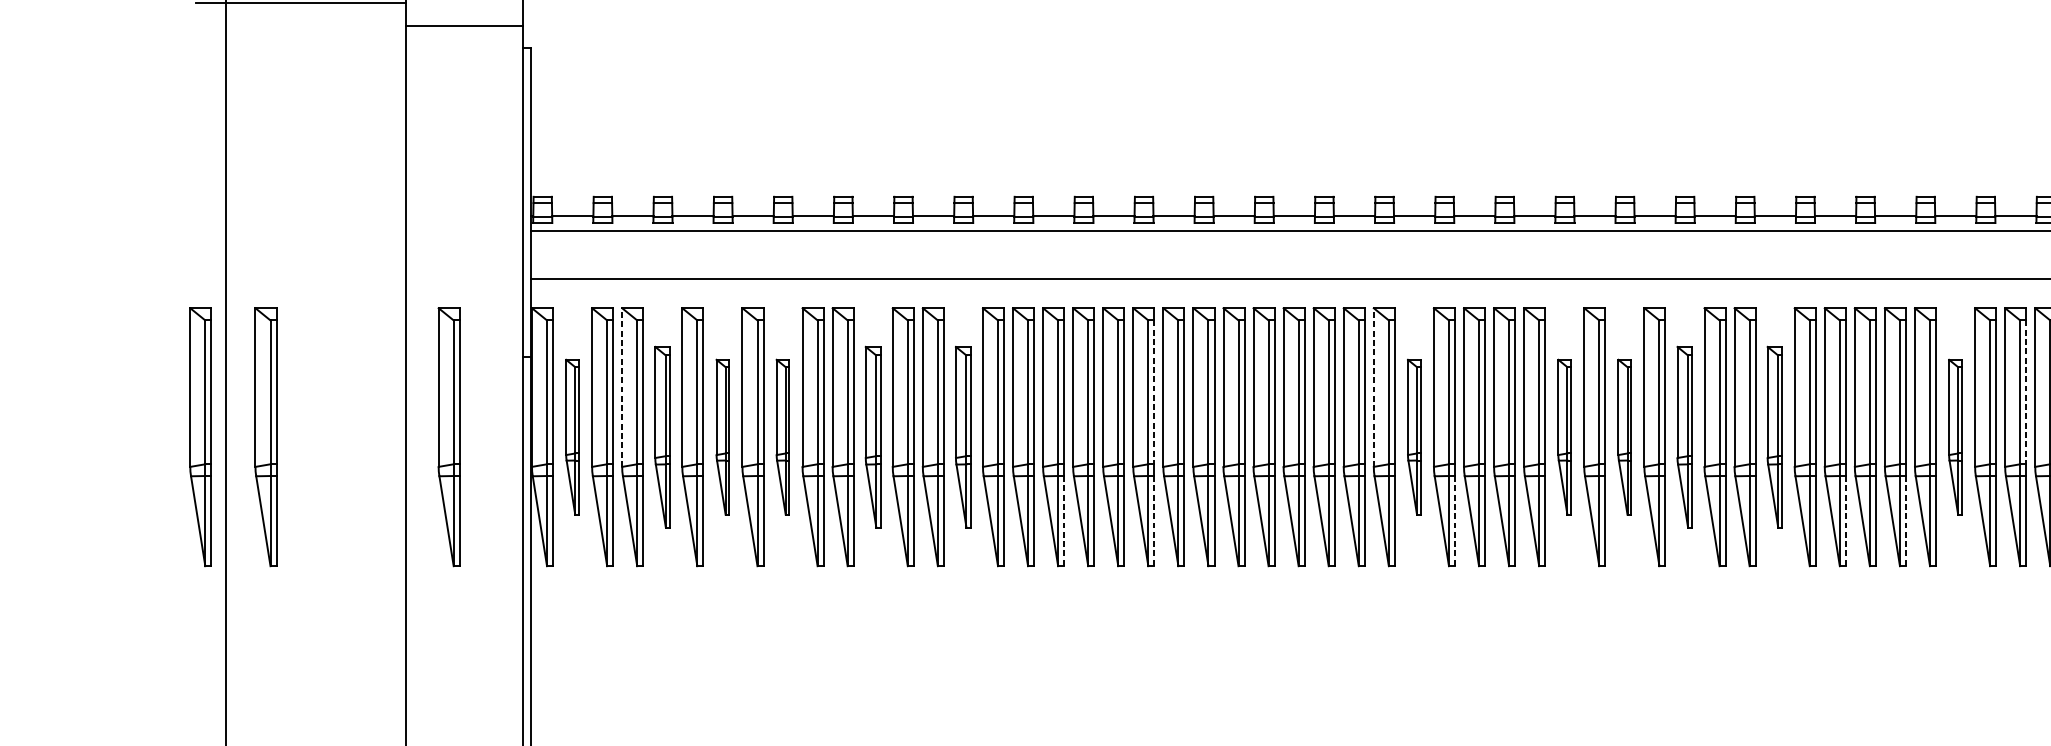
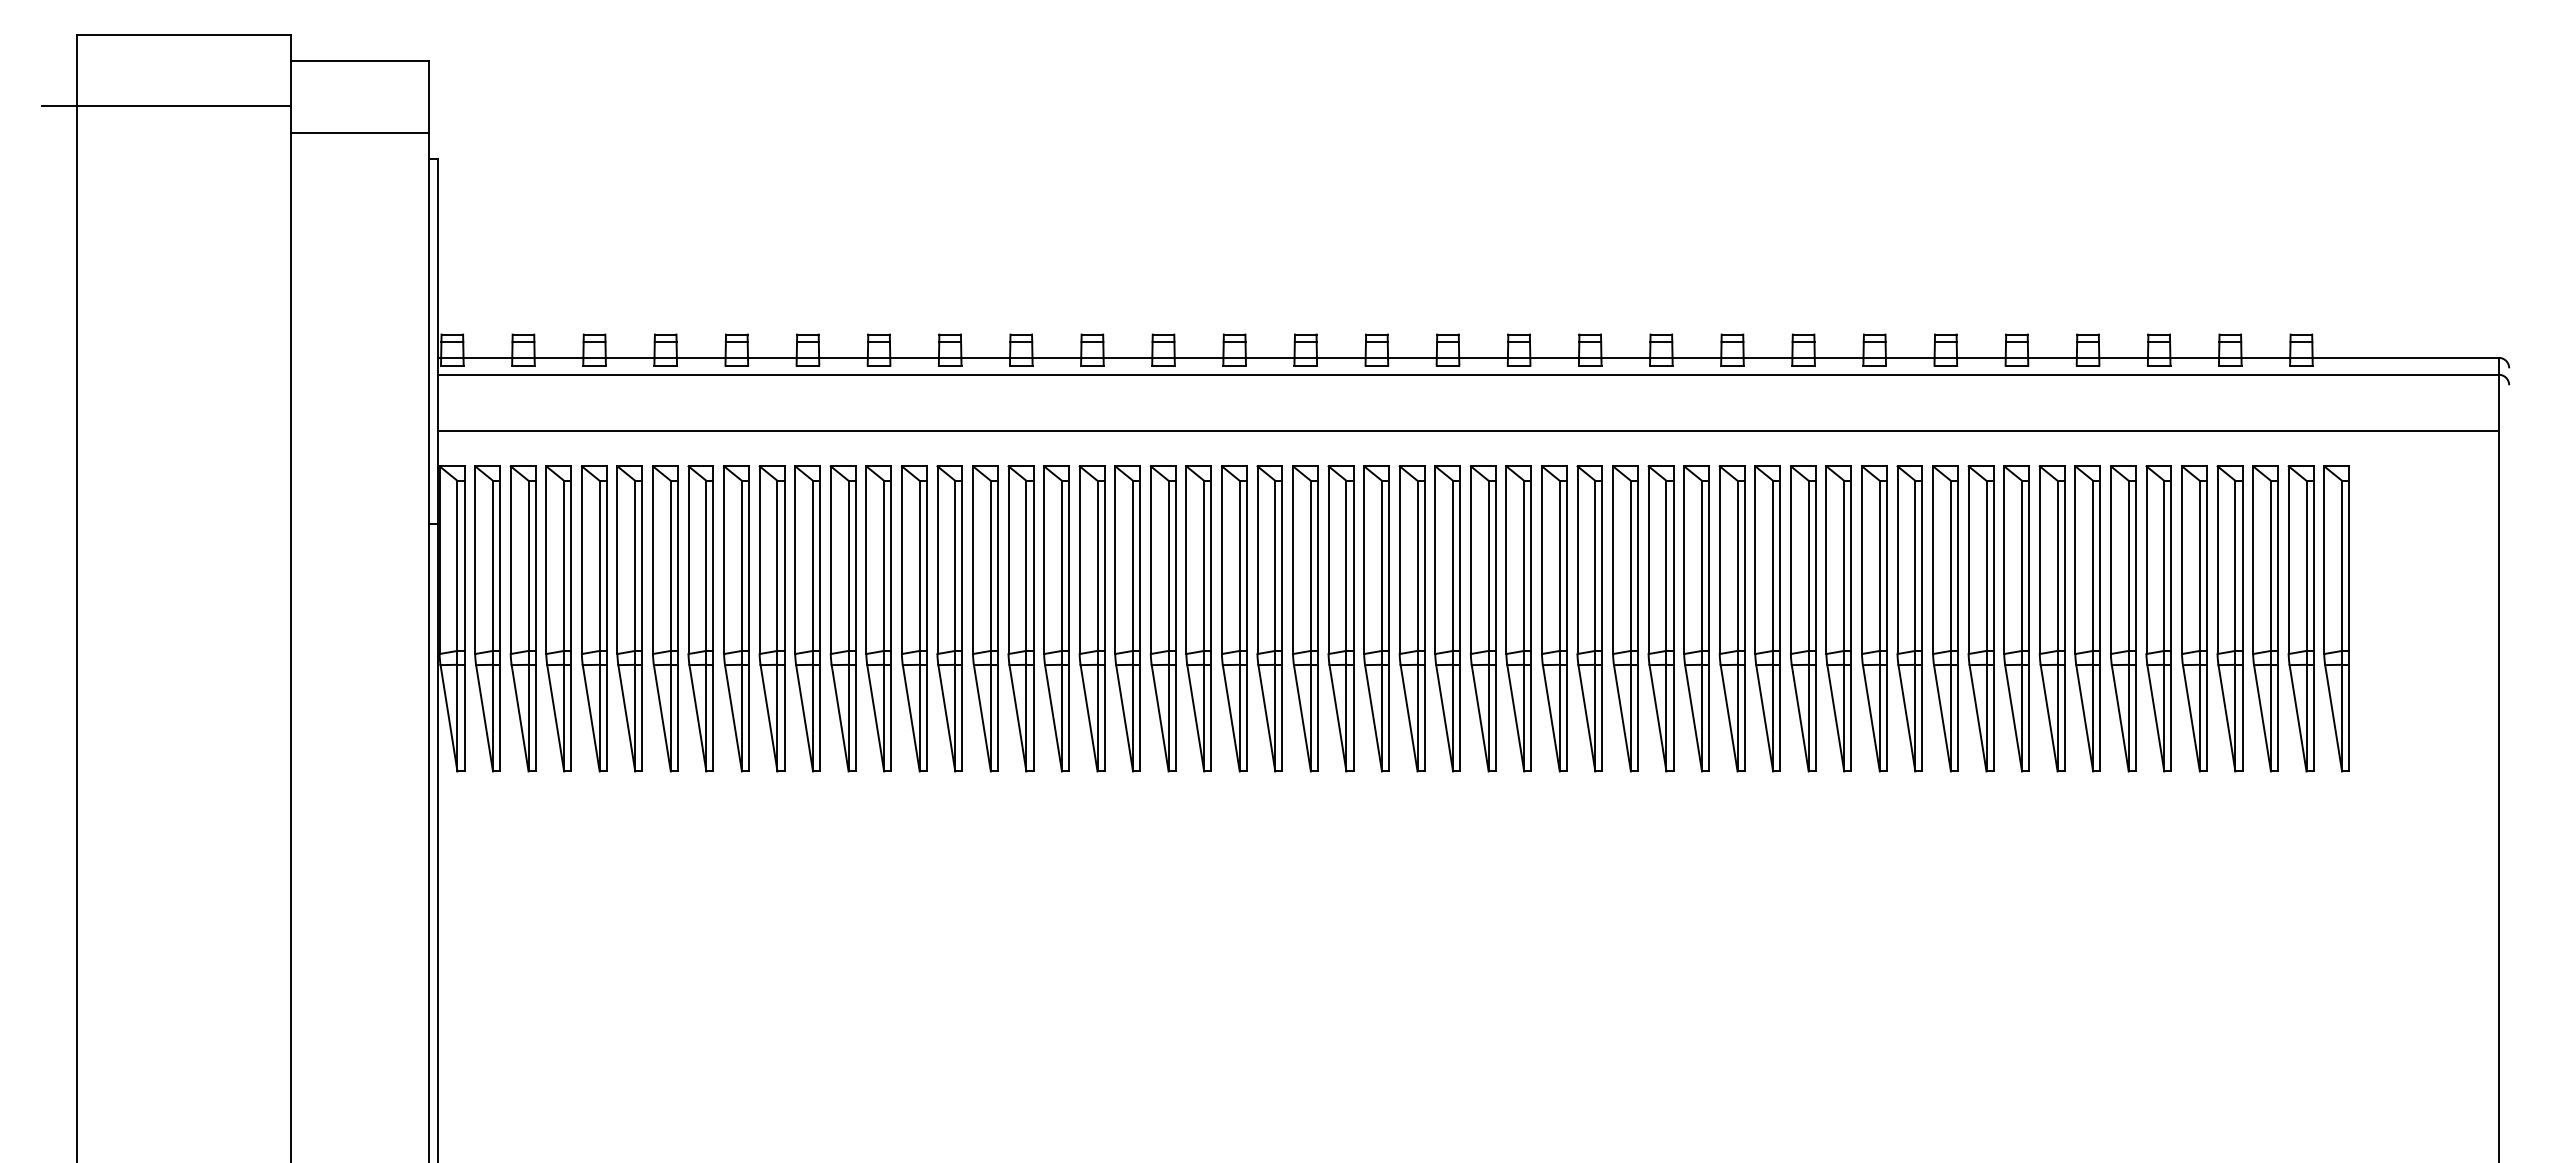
line: (622, 387) -> (546, 560), dashed -> solid
line: (1373, 387) -> (1435, 560), dashed -> solid
line: (1154, 392) -> (1175, 566), dashed -> solid
line: (2025, 392) -> (2206, 566), dashed -> solid
part: (200, 436) -> (47, 618), removed
part: (265, 436) -> (124, 618), removed
part: (449, 436) -> (341, 618), removed
part: (572, 436) -> (487, 618), size x1.67
part: (662, 436) -> (593, 618), size x1.43
part: (722, 436) -> (665, 618), size x1.67
part: (782, 436) -> (736, 618), size x1.67
part: (872, 436) -> (842, 618), size x1.43
part: (963, 436) -> (949, 618), size x1.43
part: (1413, 436) -> (1482, 618), size x1.67
part: (1564, 436) -> (1660, 618), size x1.67
part: (1624, 436) -> (1731, 618), size x1.67
part: (1684, 436) -> (1802, 618), size x1.43
part: (1774, 436) -> (1909, 618), size x1.43
part: (1954, 436) -> (2122, 618), size x1.67
line: (1064, 521) -> (1069, 718), dashed -> solid
line: (1154, 521) -> (1175, 718), dashed -> solid
line: (1455, 521) -> (1531, 718), dashed -> solid
line: (1845, 521) -> (1993, 718), dashed -> solid
line: (1905, 521) -> (2064, 718), dashed -> solid

